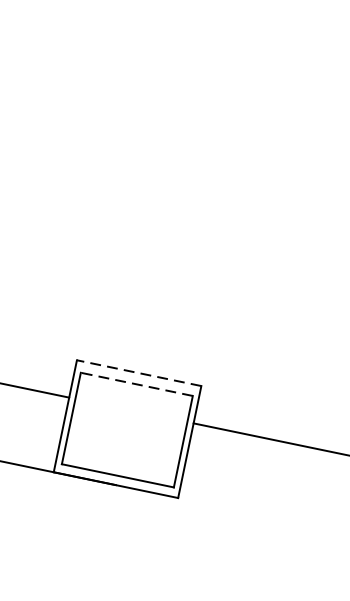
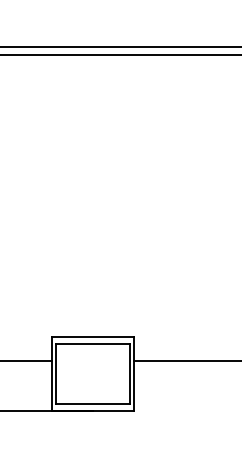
line: (138, 372) -> (92, 336), dashed -> solid
line: (136, 384) -> (92, 344), dashed -> solid

